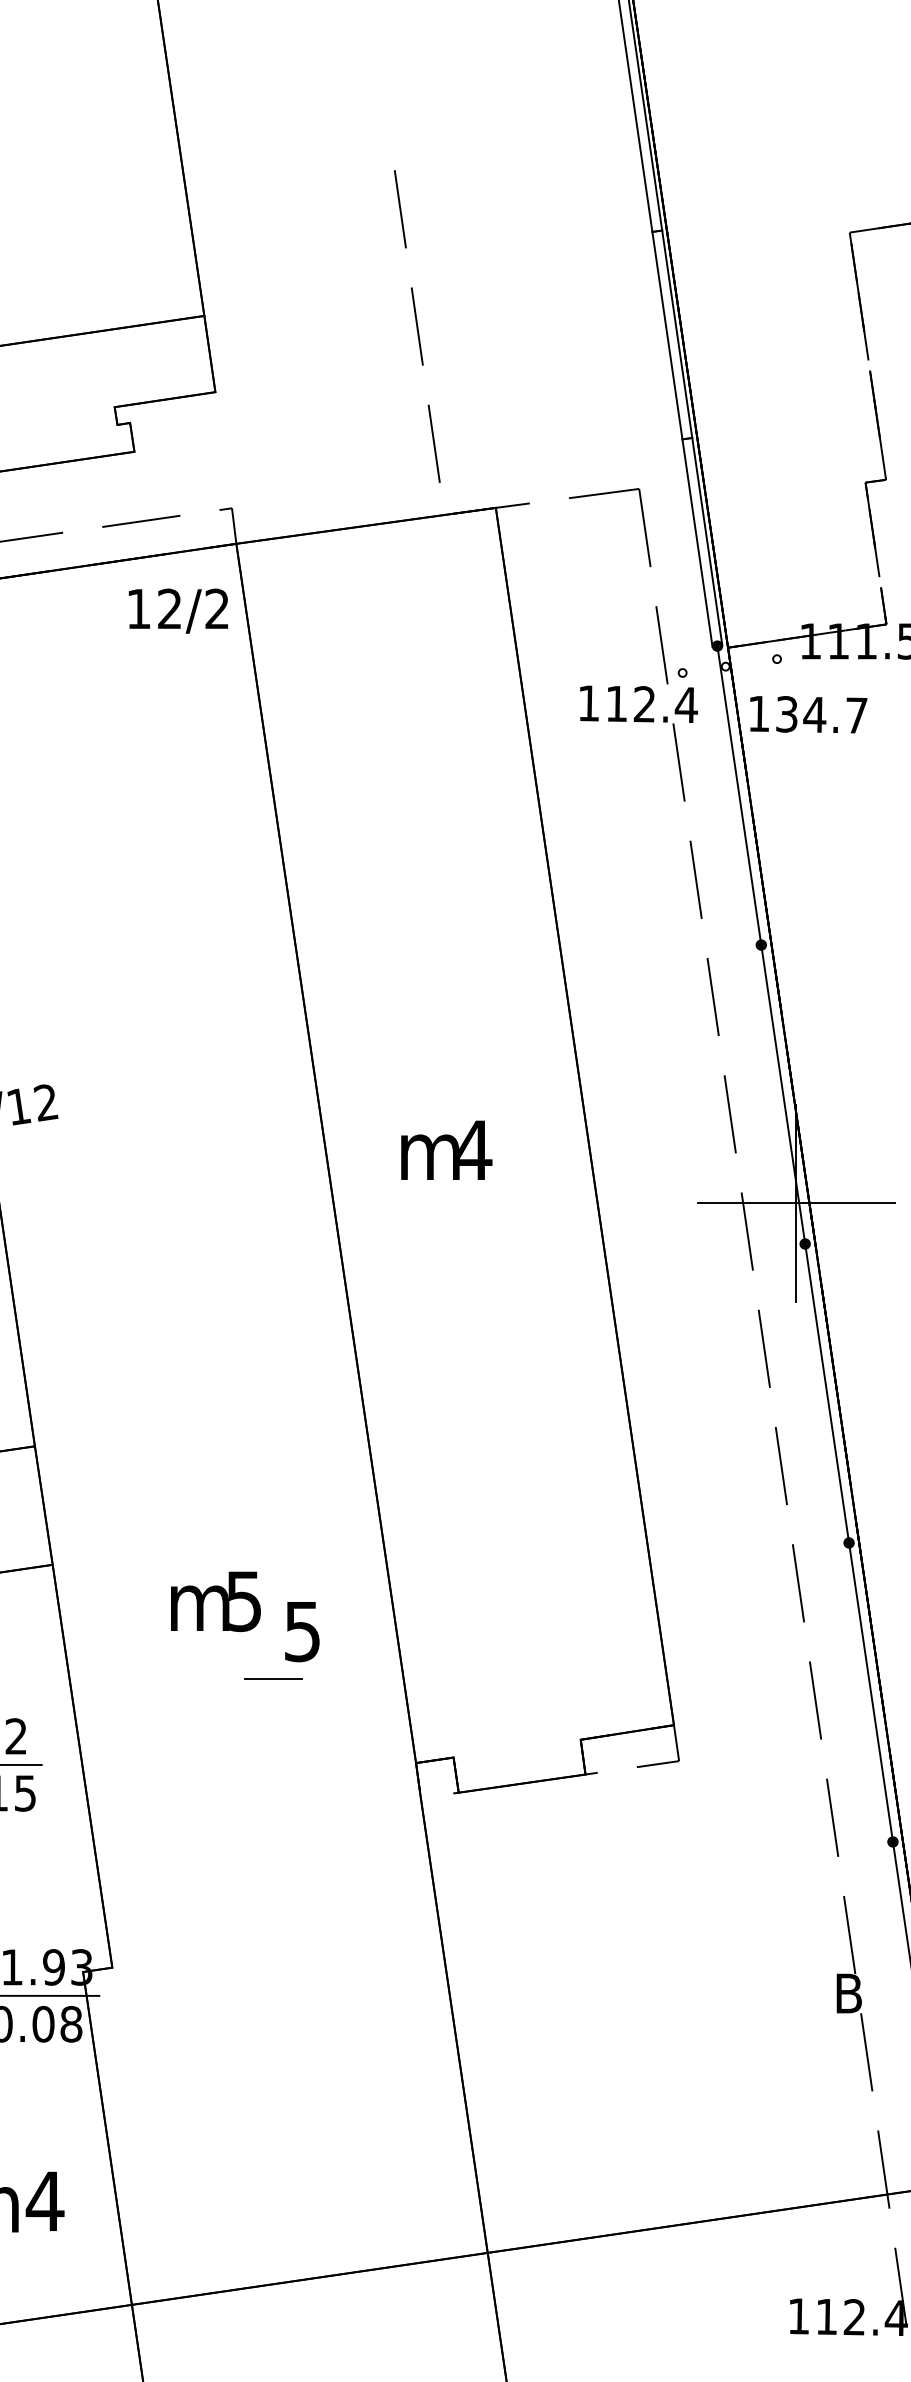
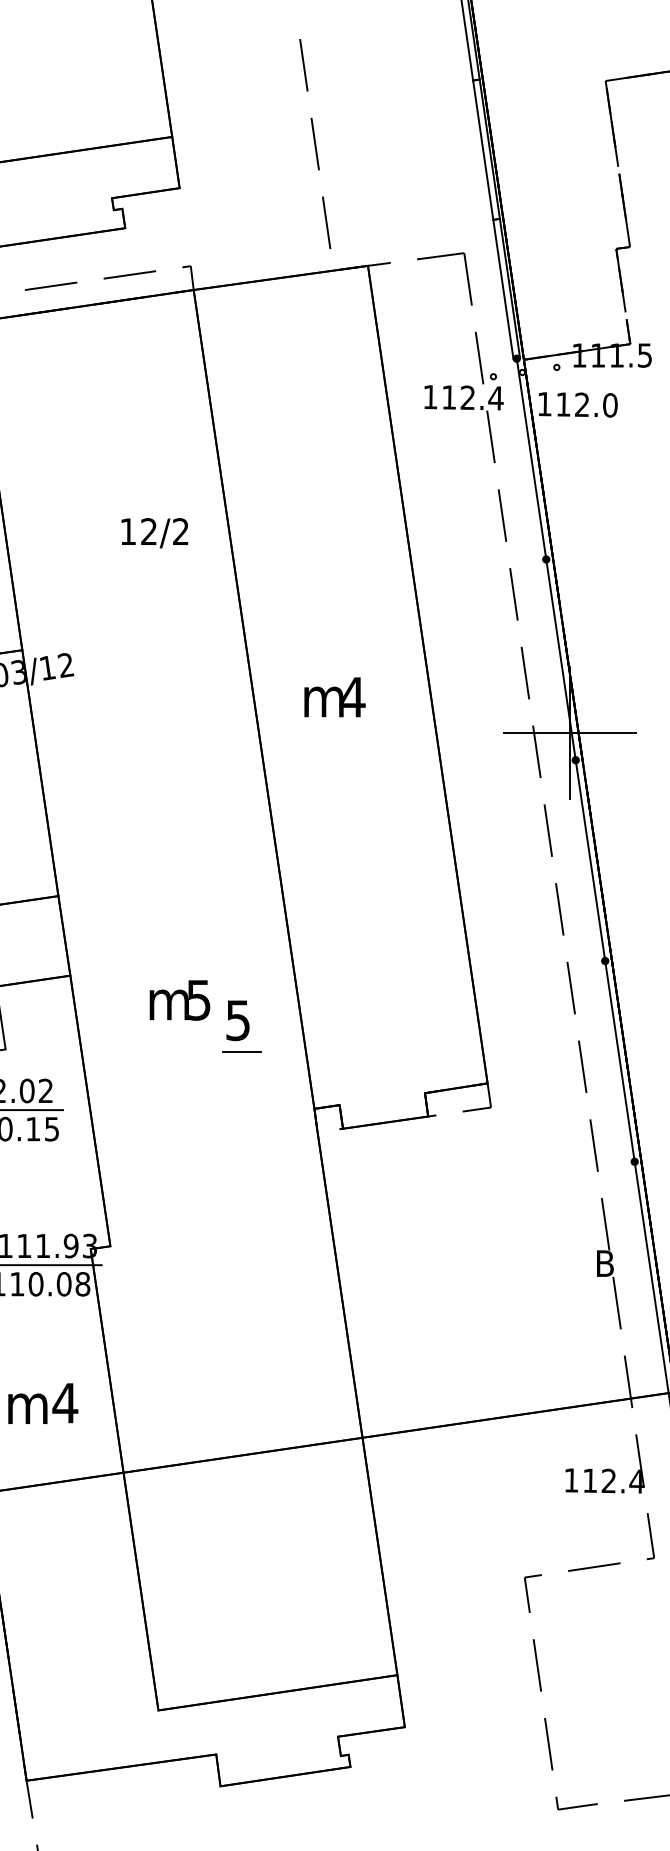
text: (177, 611) -> (154, 533), moved
text: (821, 714) -> (586, 404), 134.7 -> 112.0
line: (273, 1677) -> (241, 1051), moved

